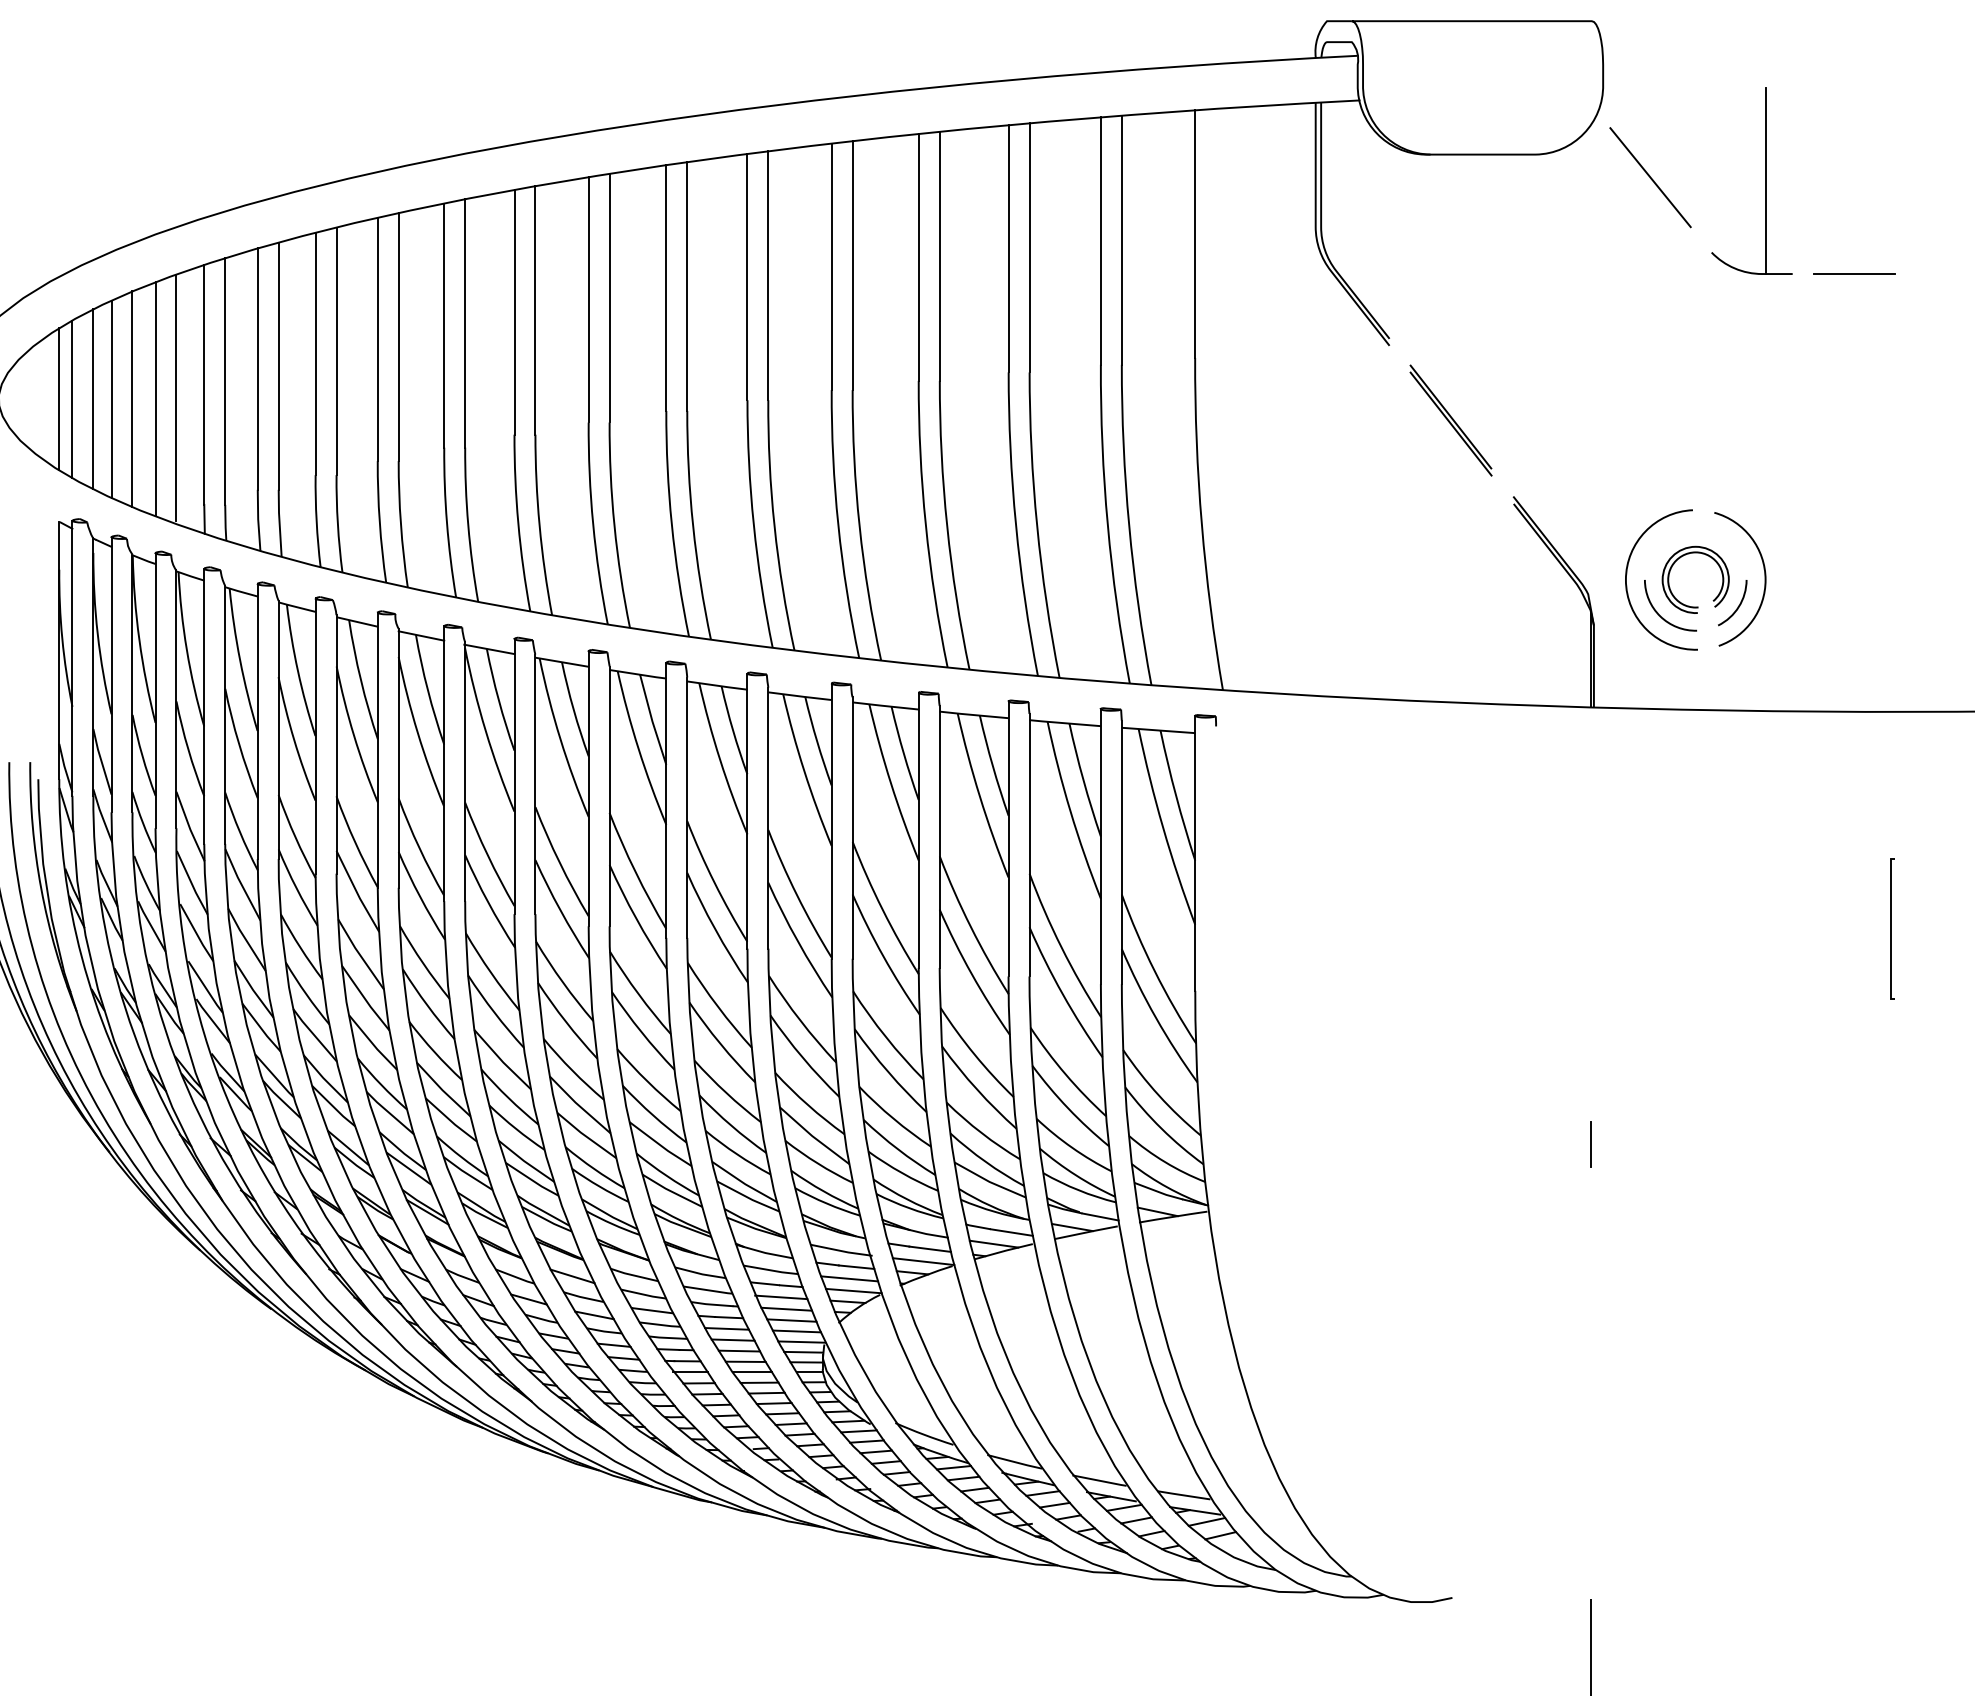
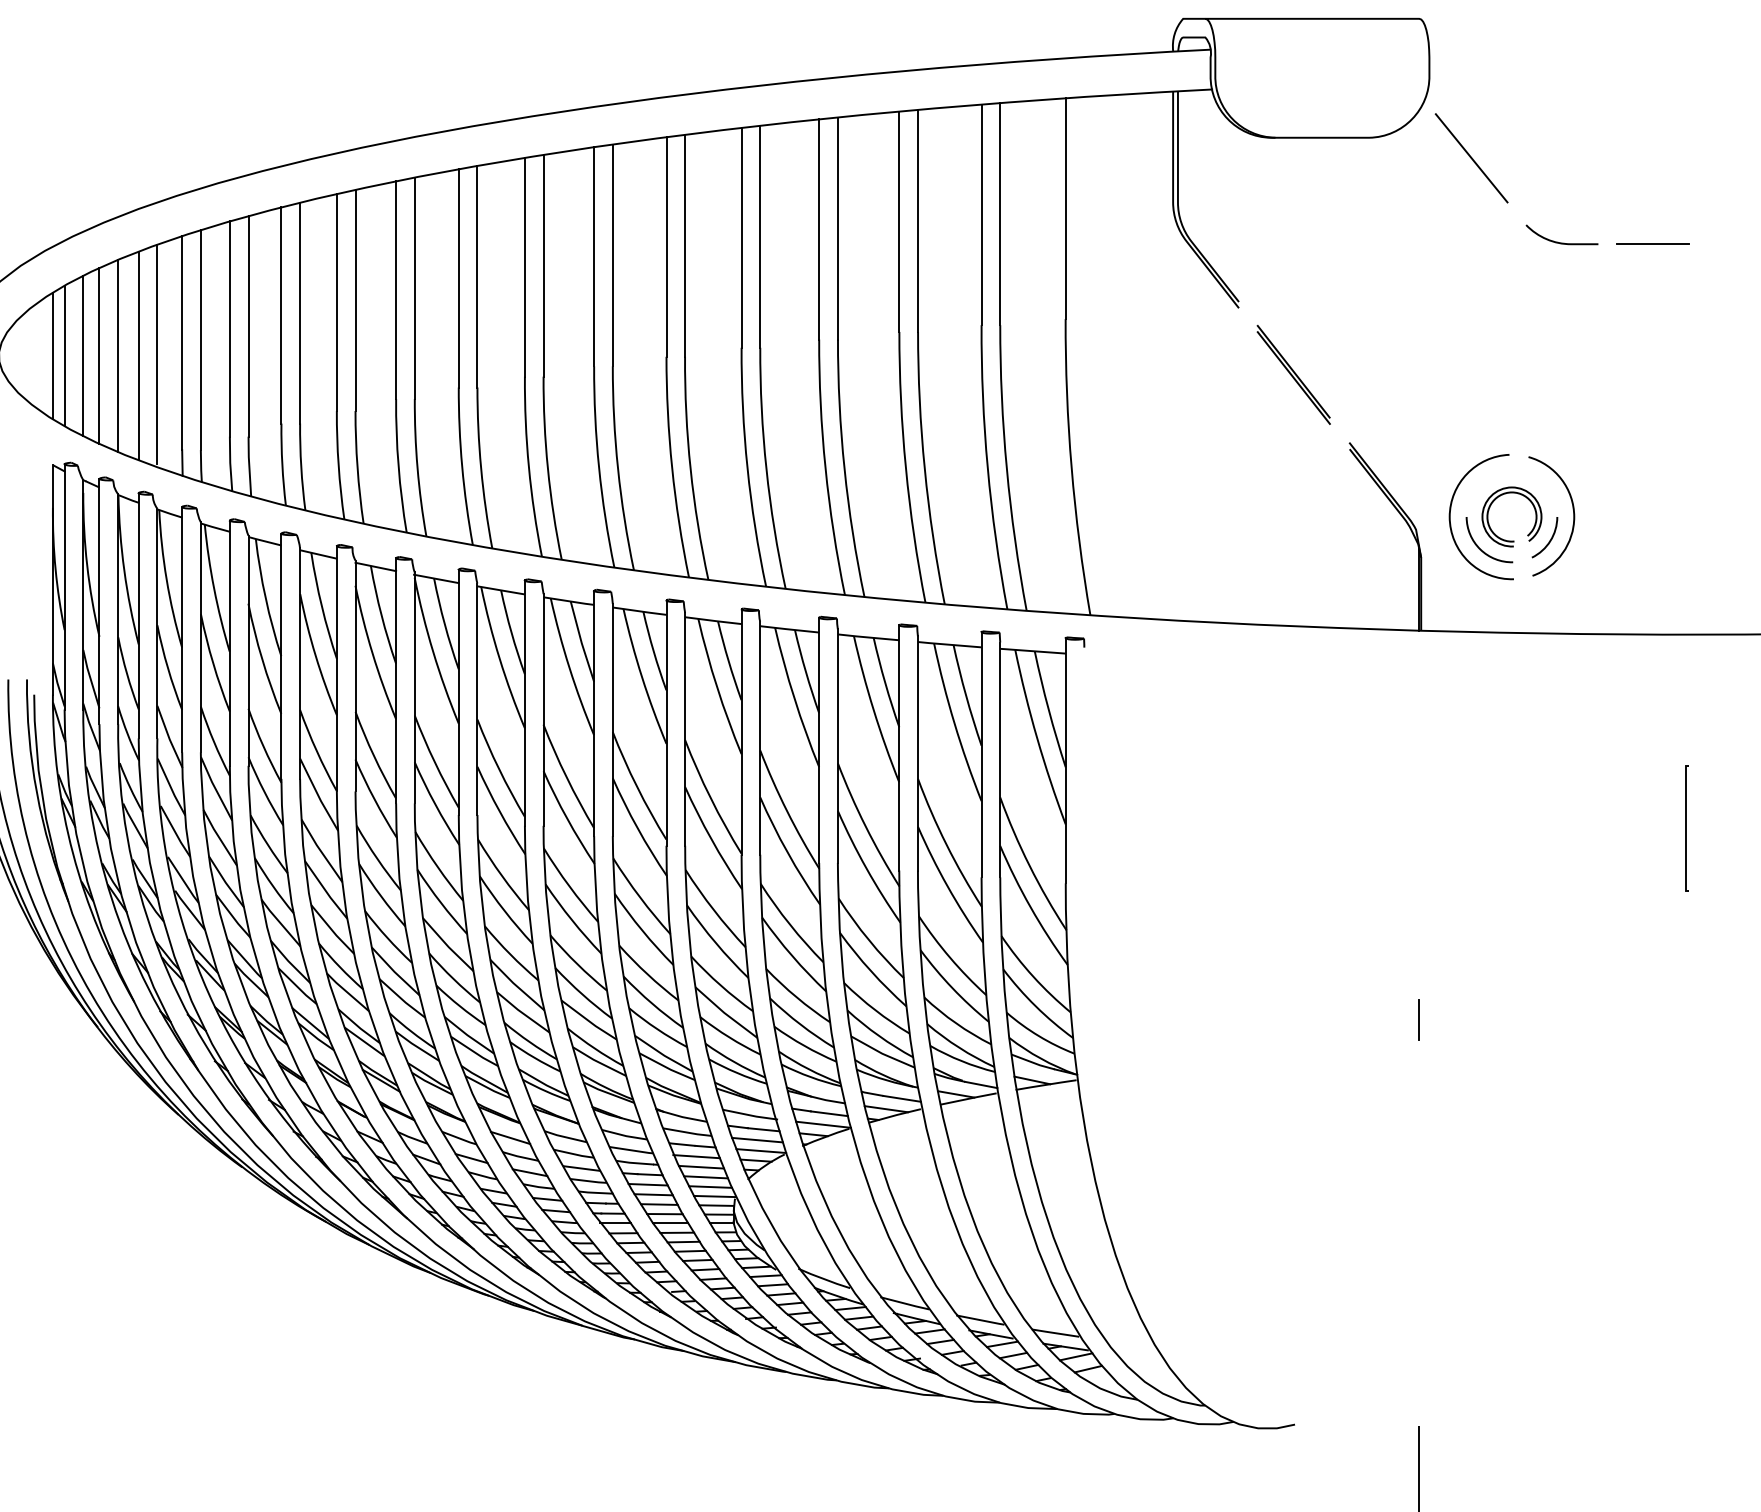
line: (1765, 180) -> (1574, 160), removed

